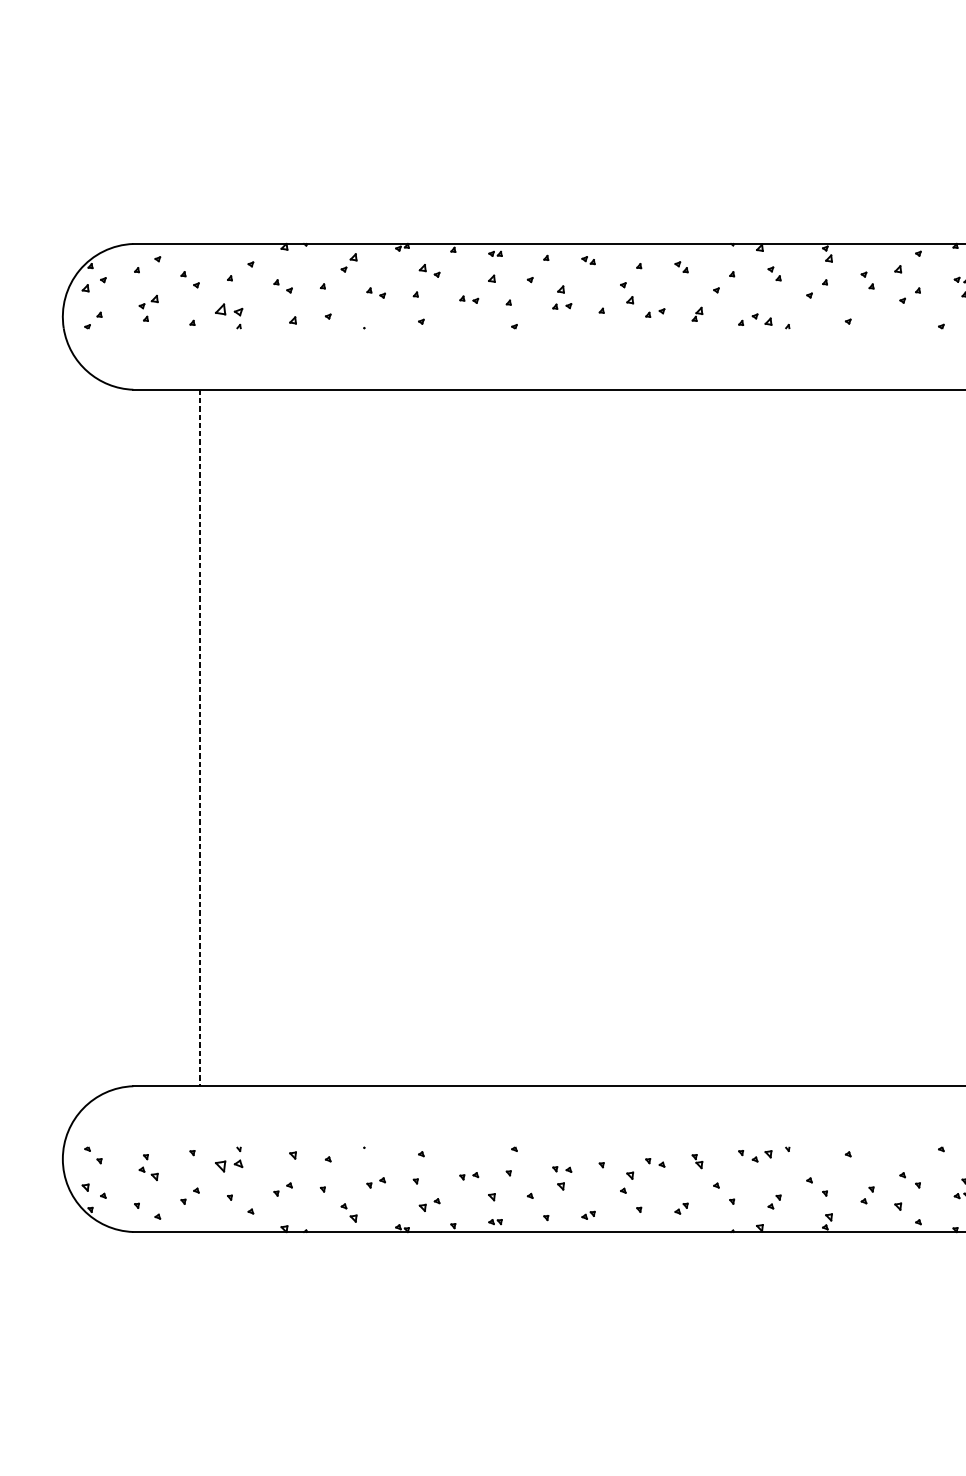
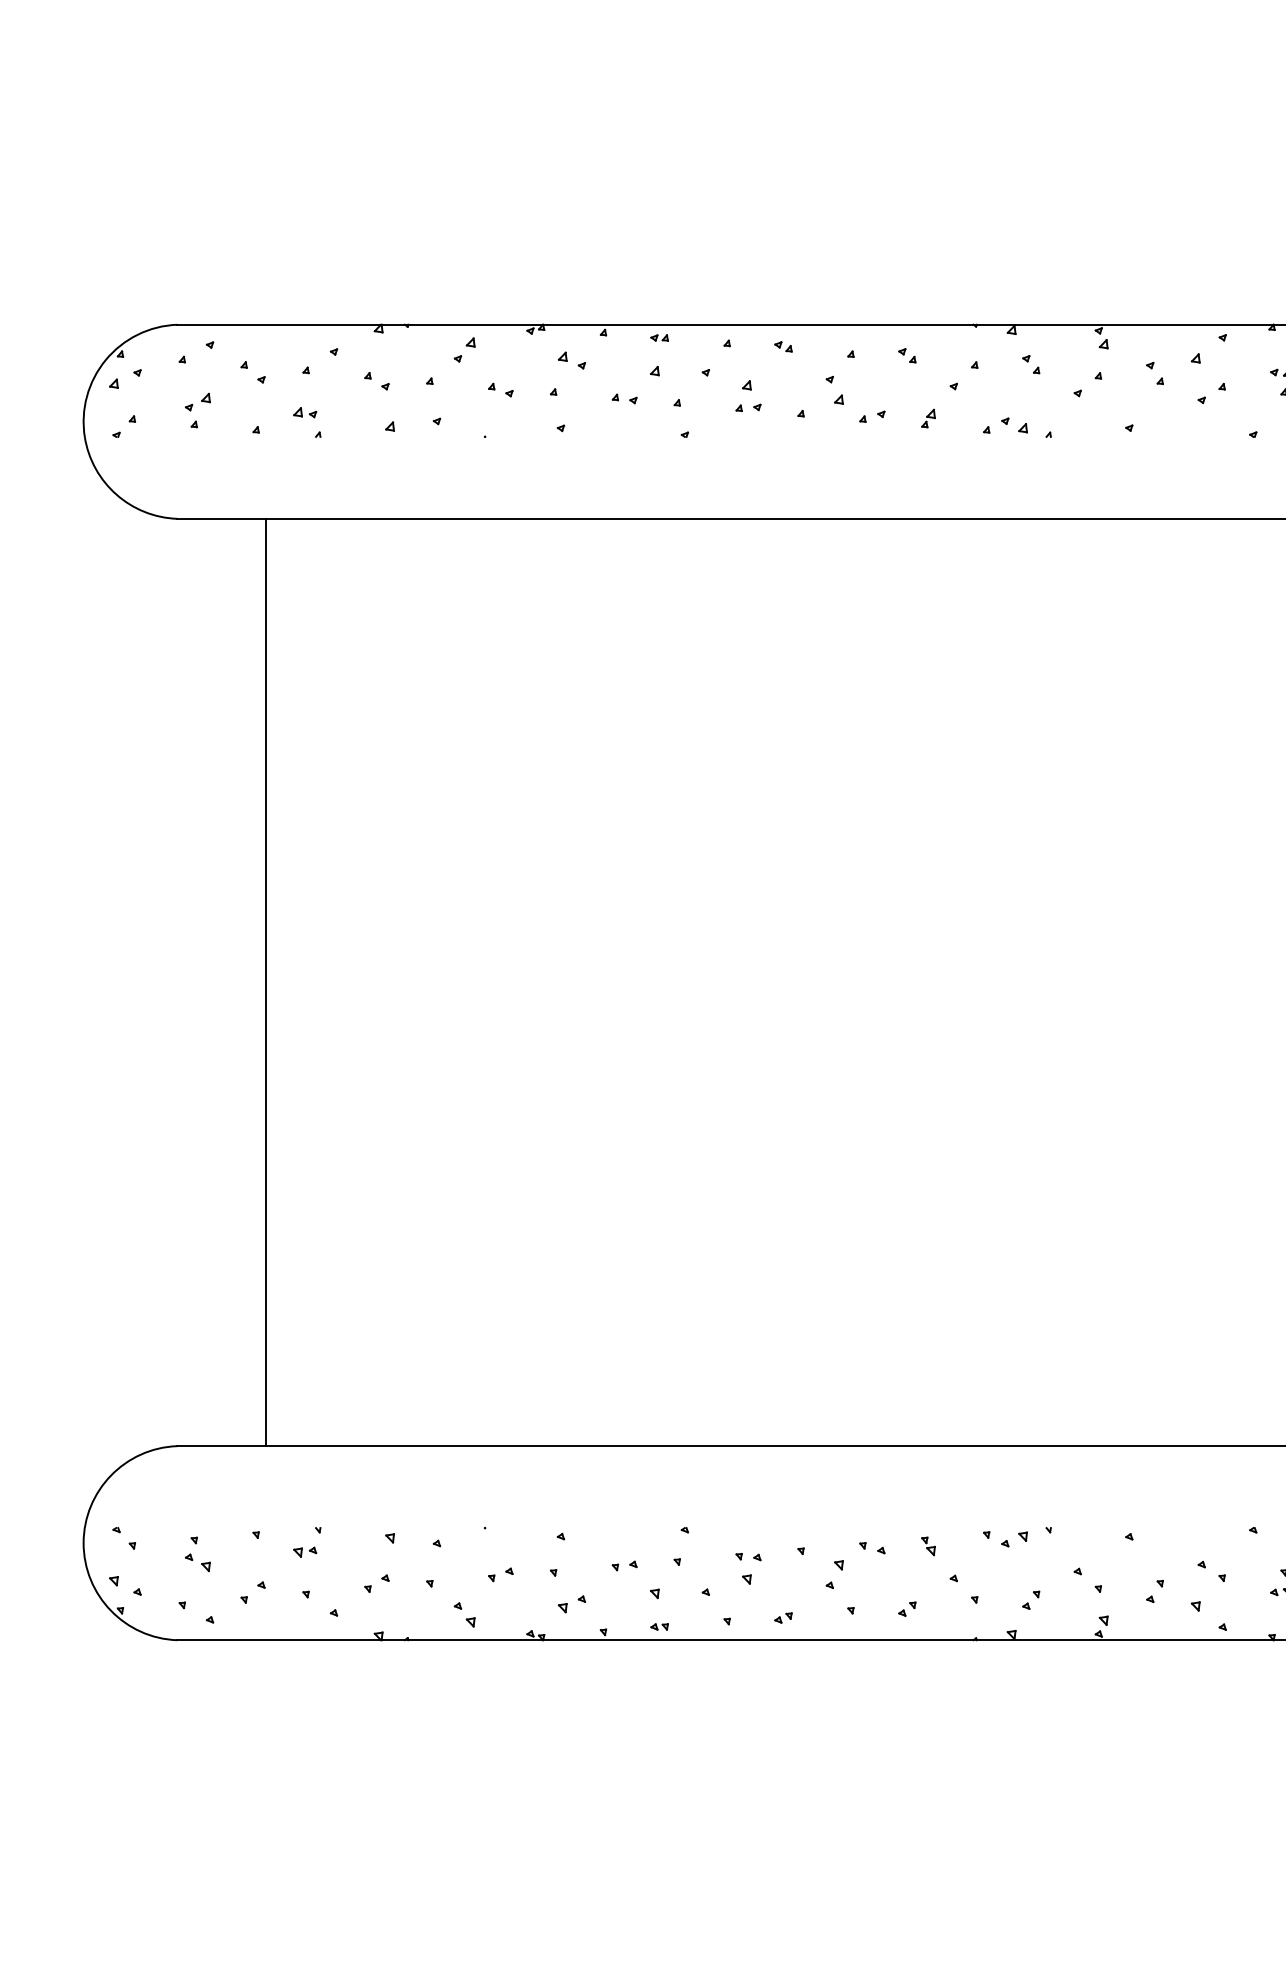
part: (229, 309) -> (305, 412), size x0.62
line: (200, 738) -> (266, 982), dashed -> solid
part: (229, 1165) -> (305, 1551), size x0.62

